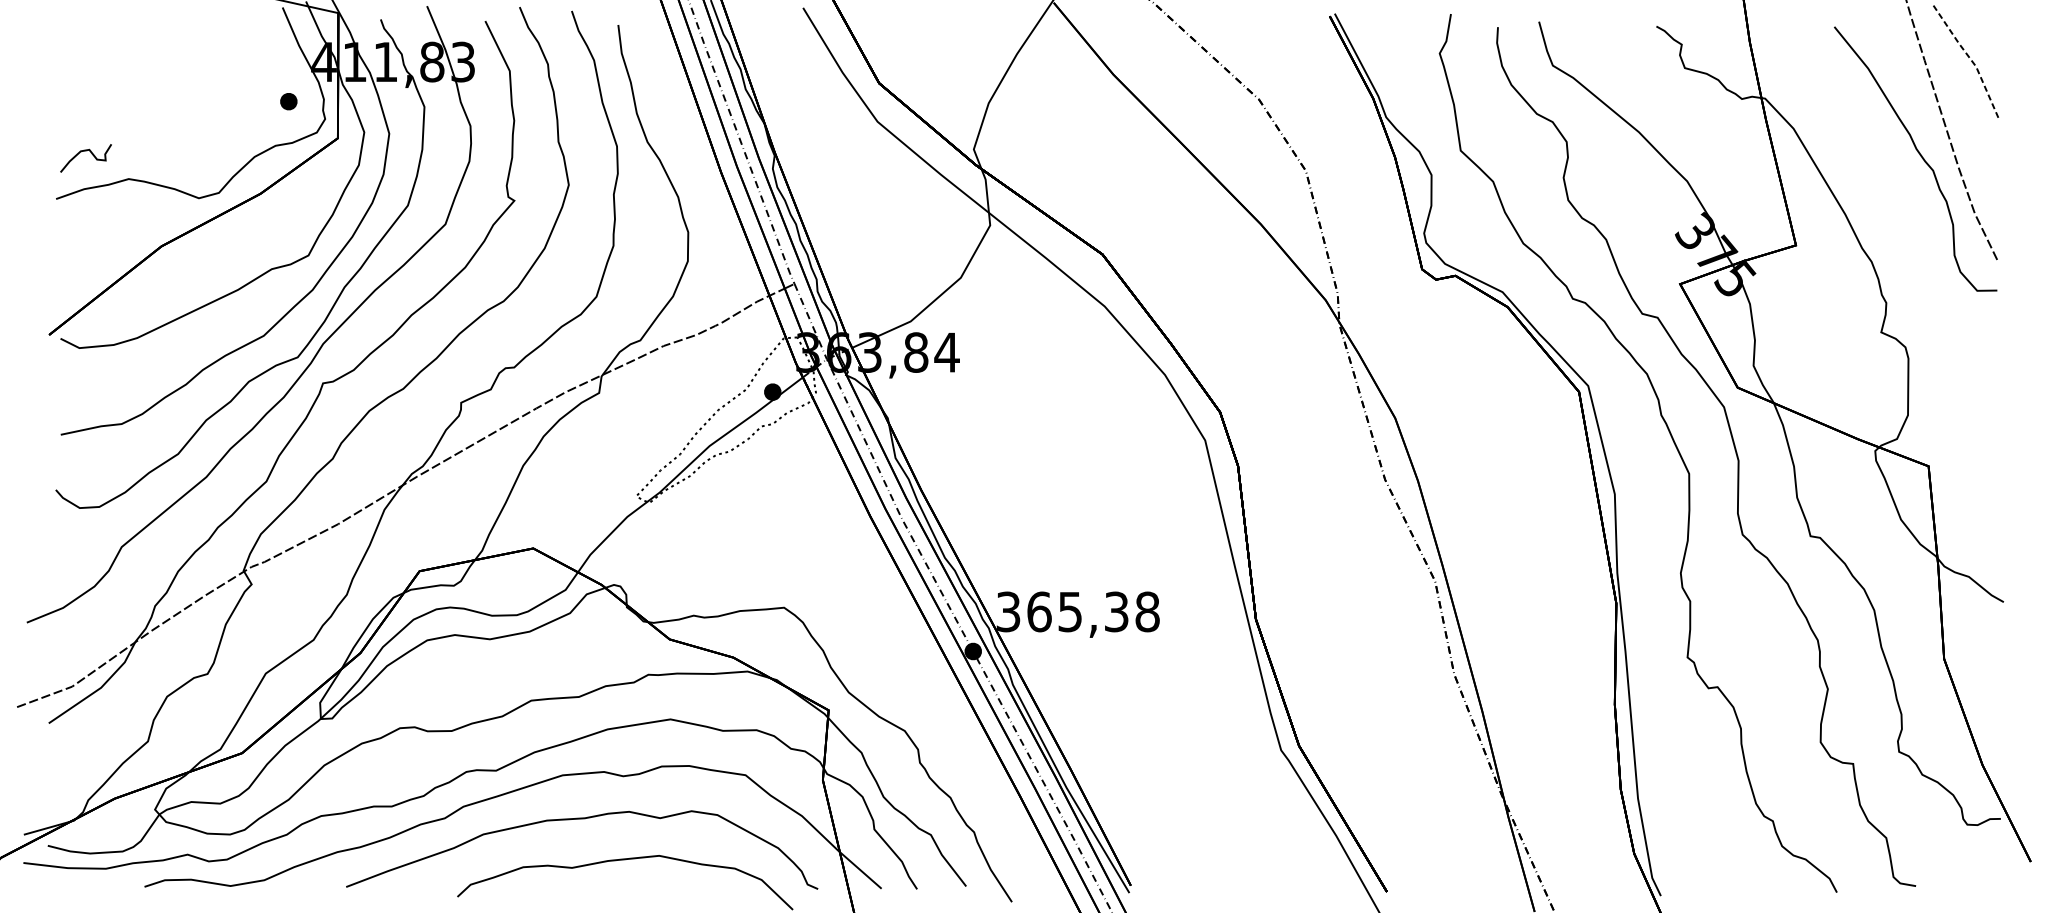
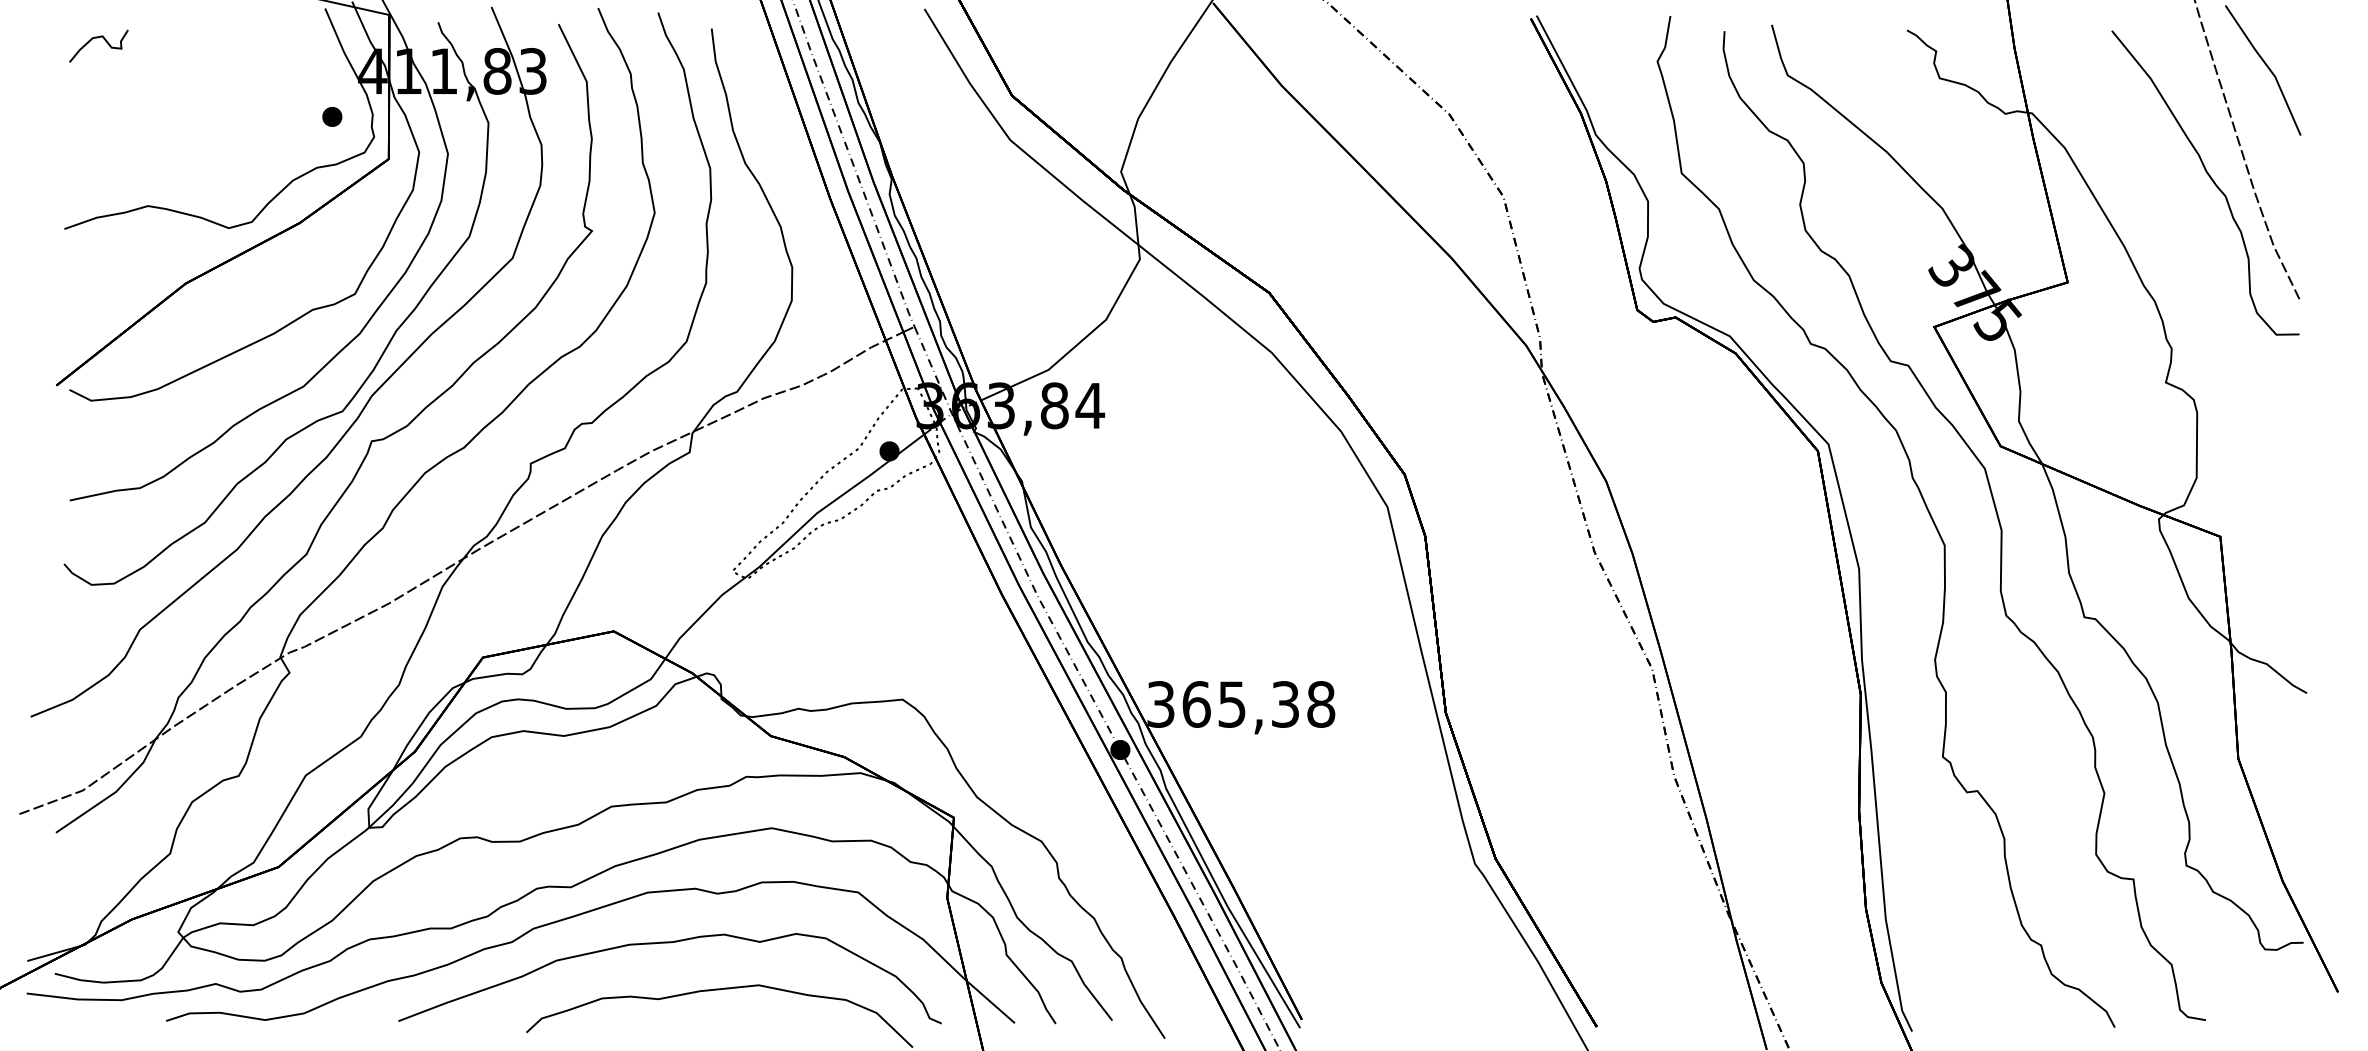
line: (1970, 58) -> (2268, 67), dashed -> solid
curve: (84, 151) -> (97, 38), moved

